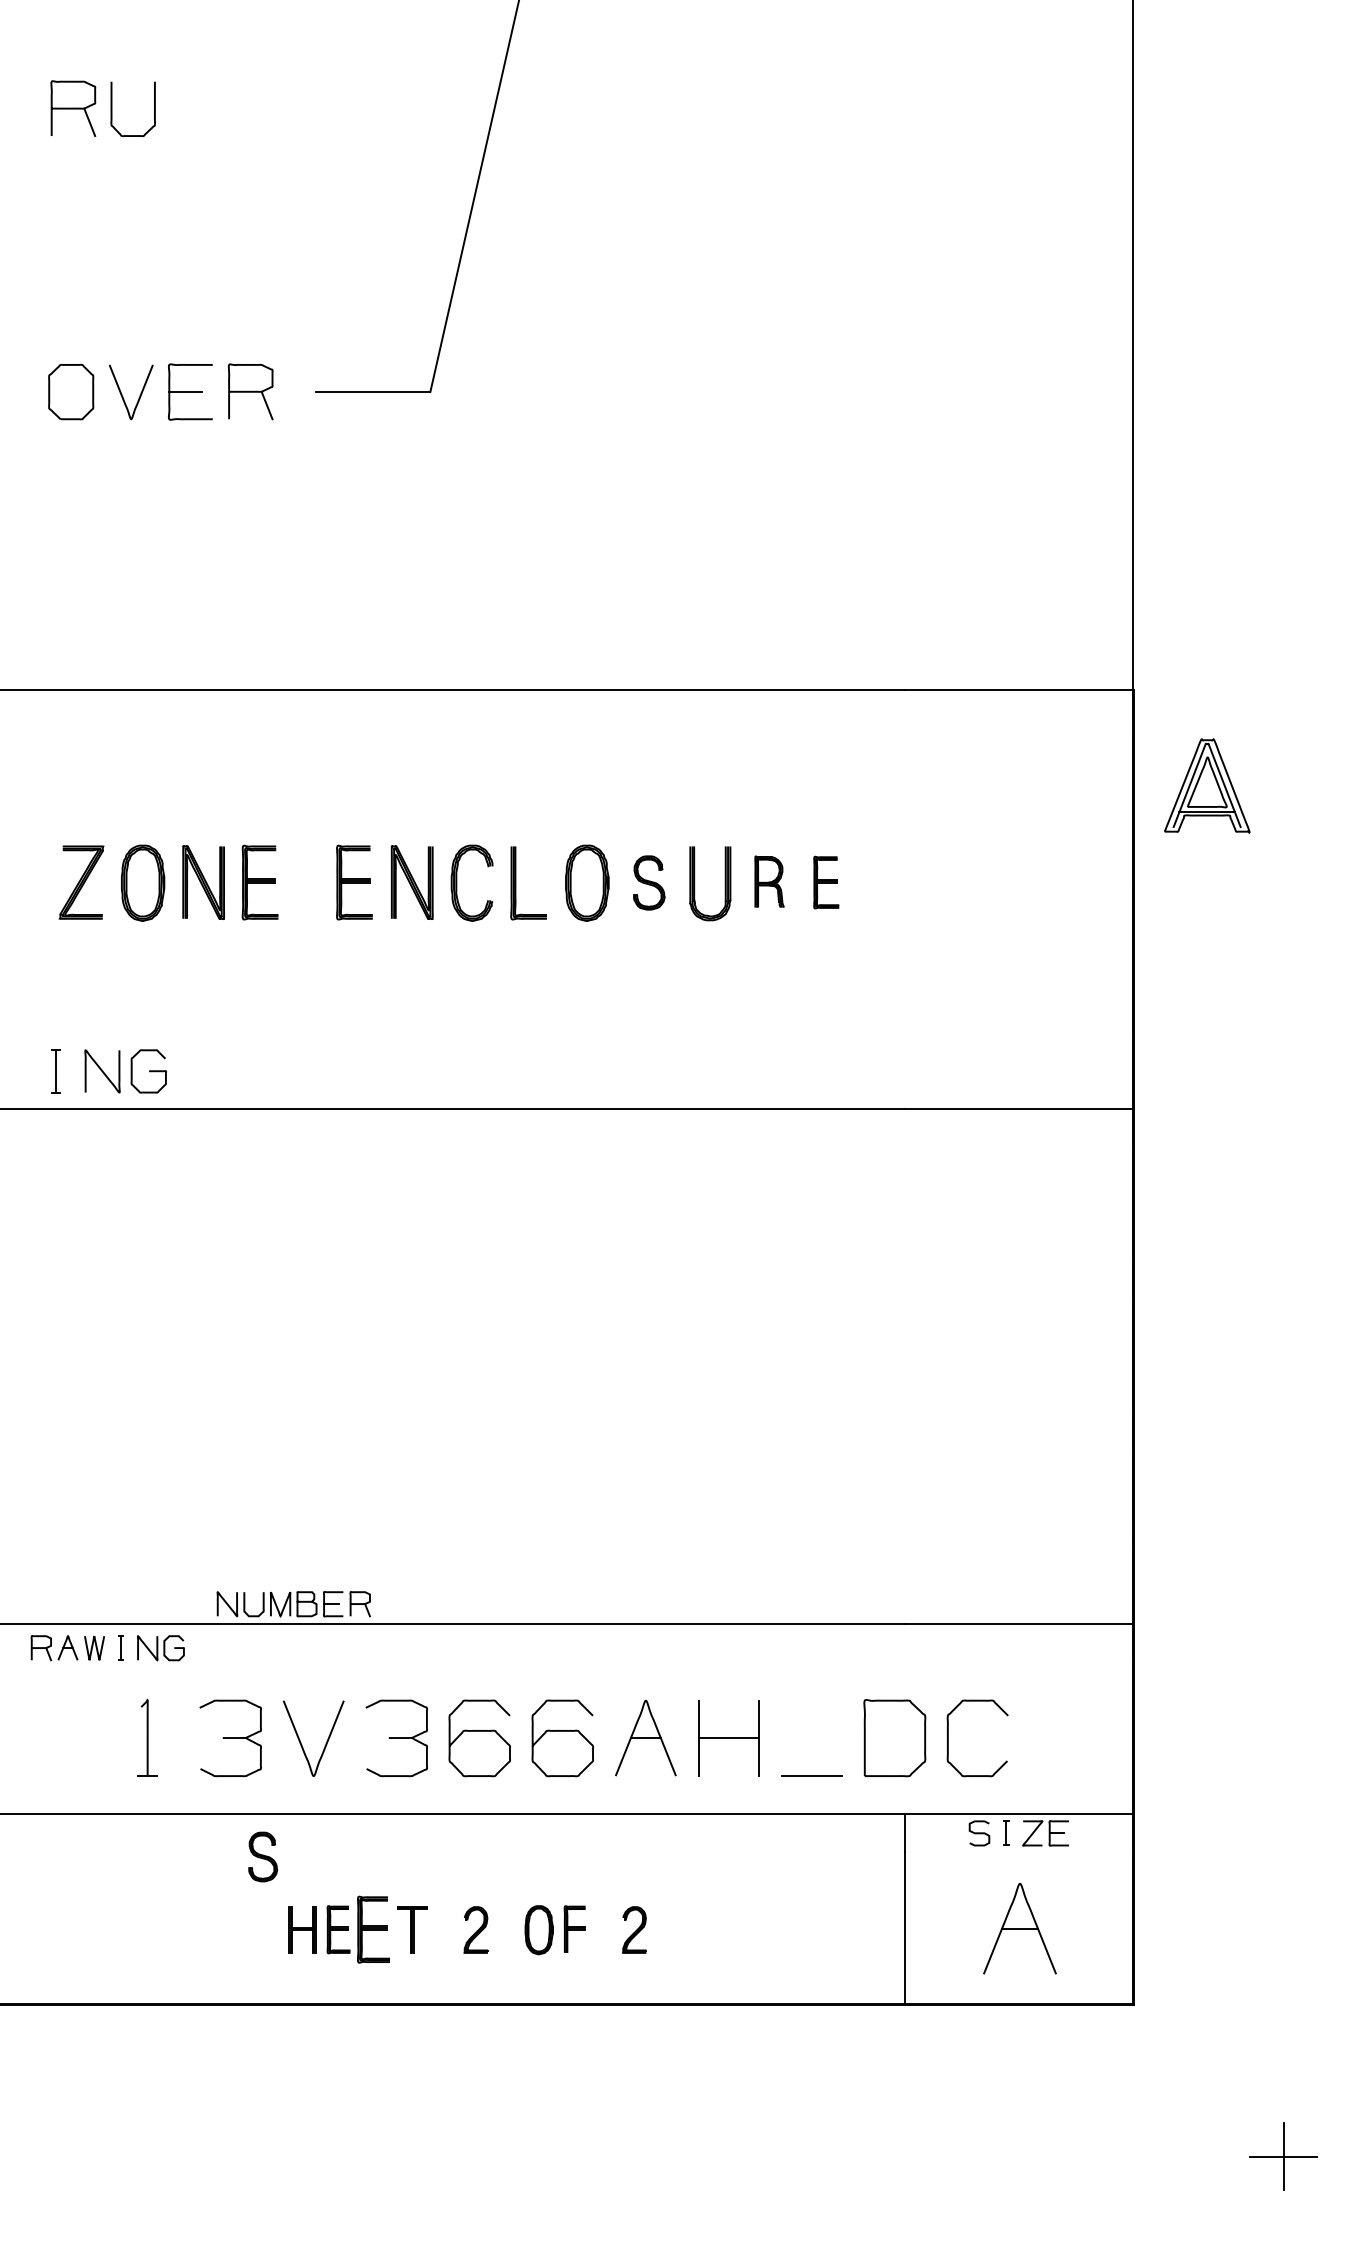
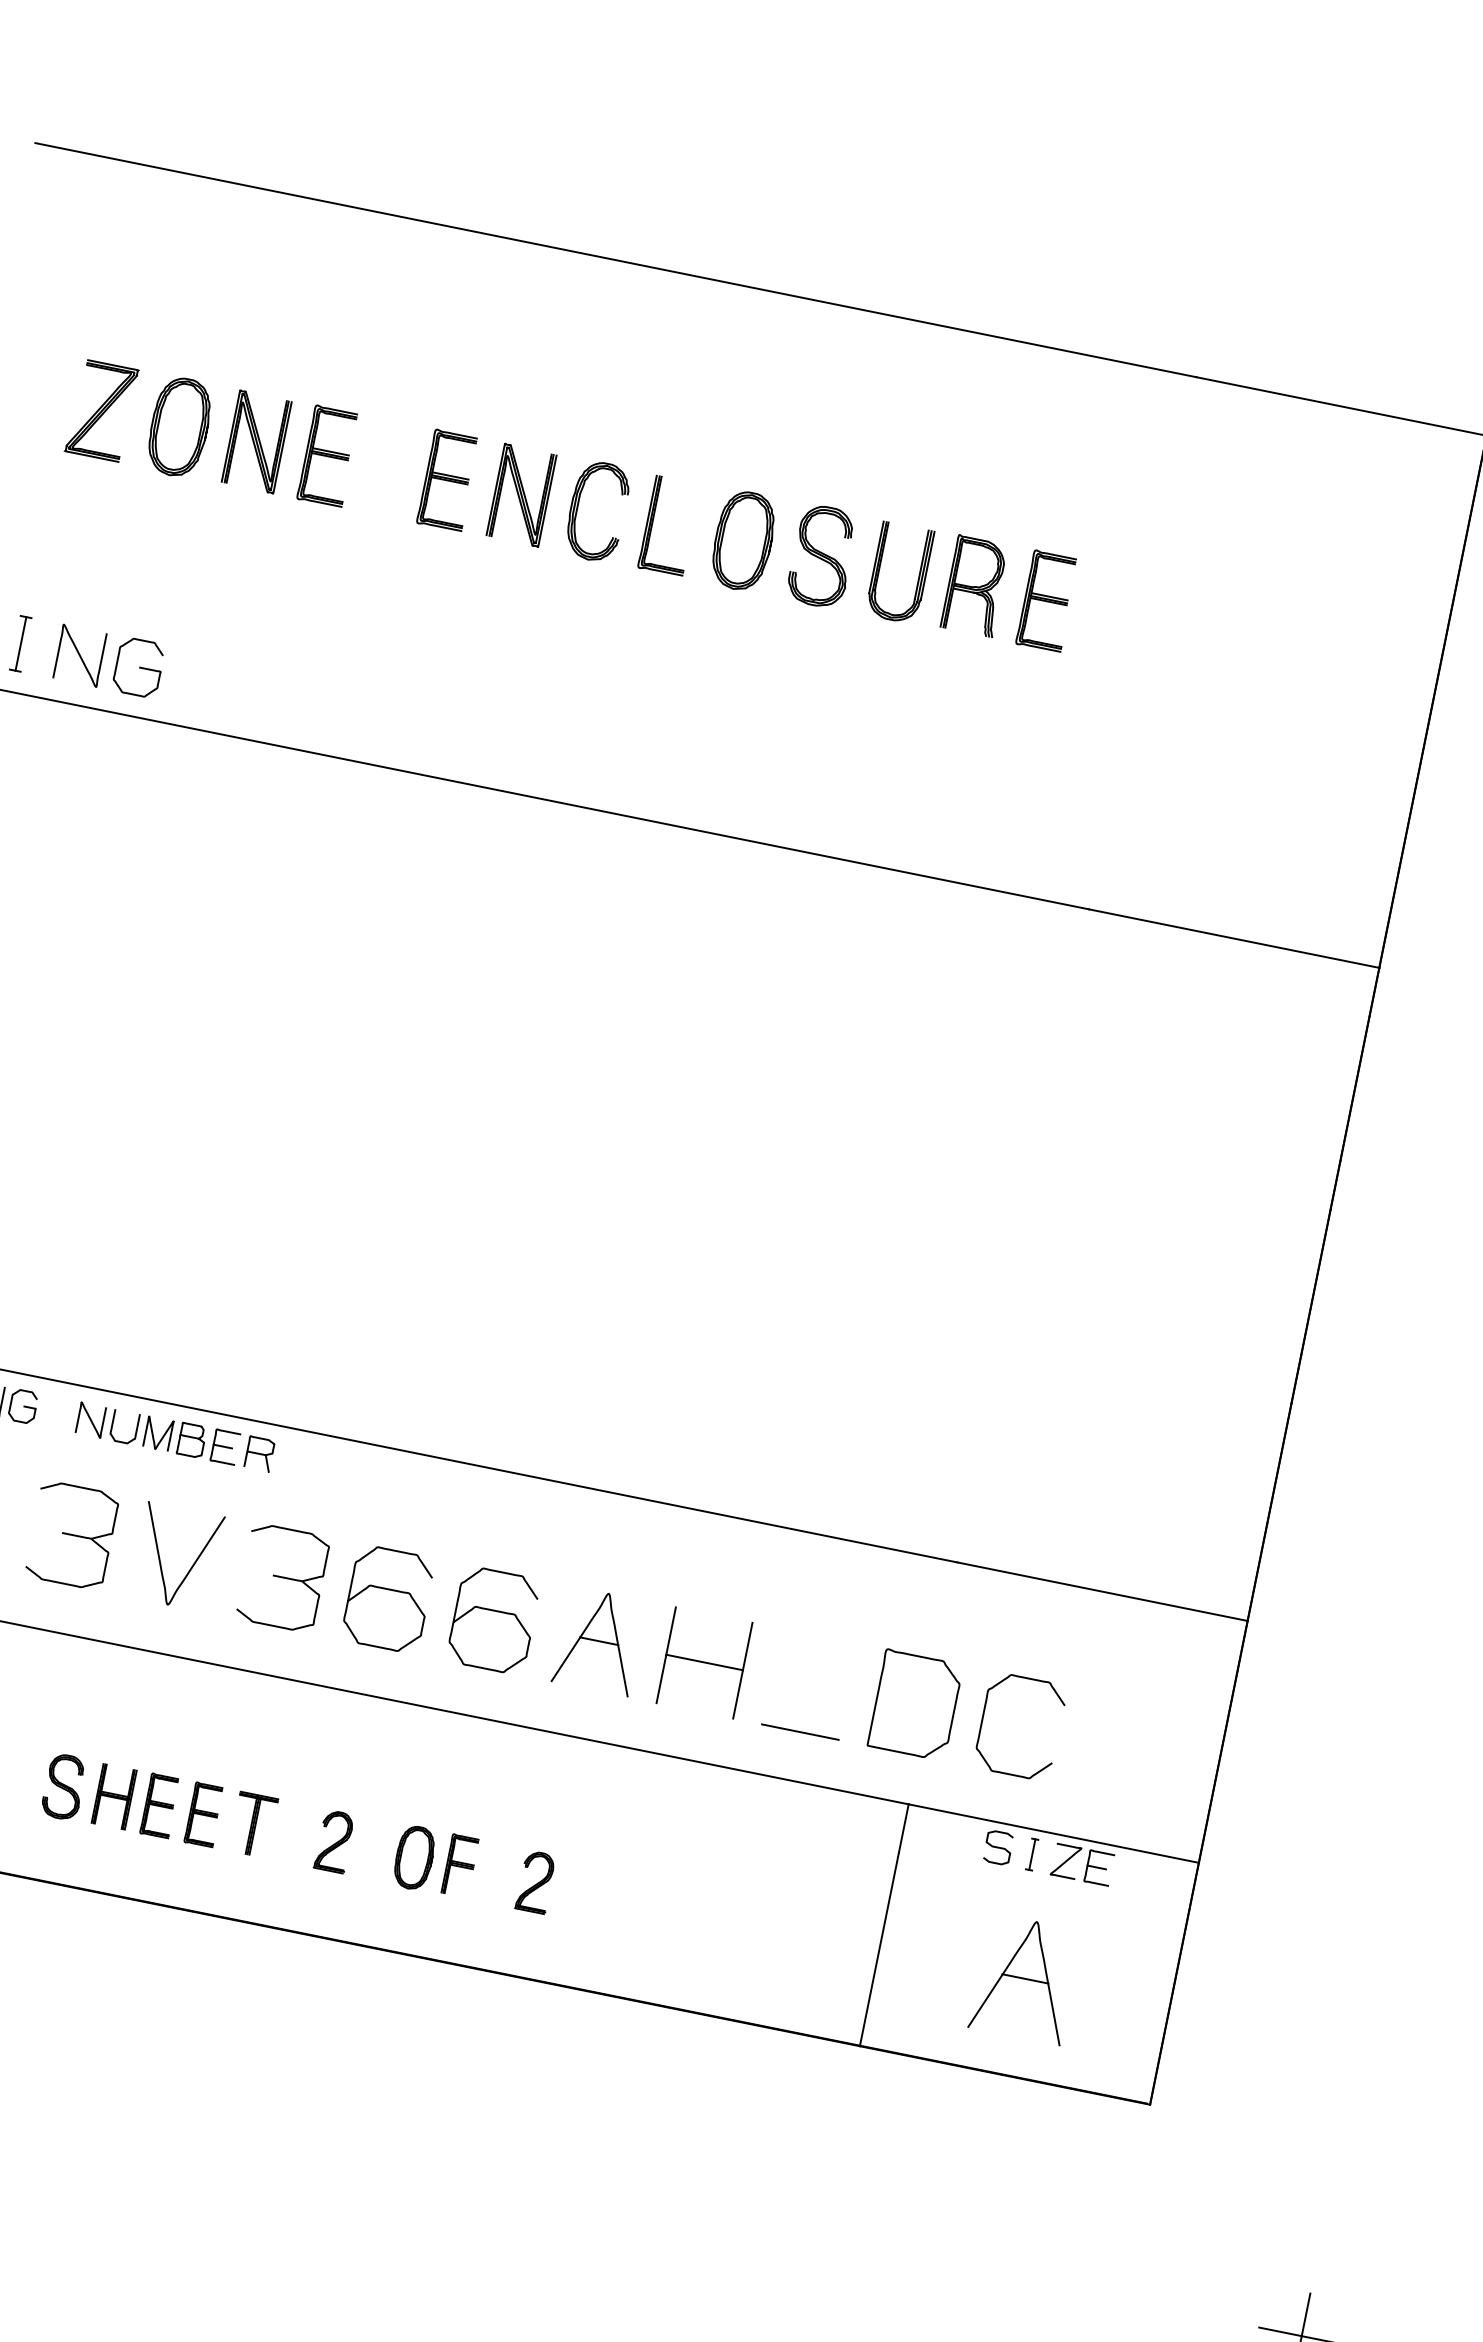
part: (769, 881) -> (975, 585), size x1.43
part: (649, 882) -> (822, 555), size x1.43
part: (826, 882) -> (1047, 601), size x1.43
part: (293, 1604) -> (174, 1437), moved
part: (263, 1856) -> (64, 1786), moved
part: (373, 1929) -> (204, 1814), size x0.71

